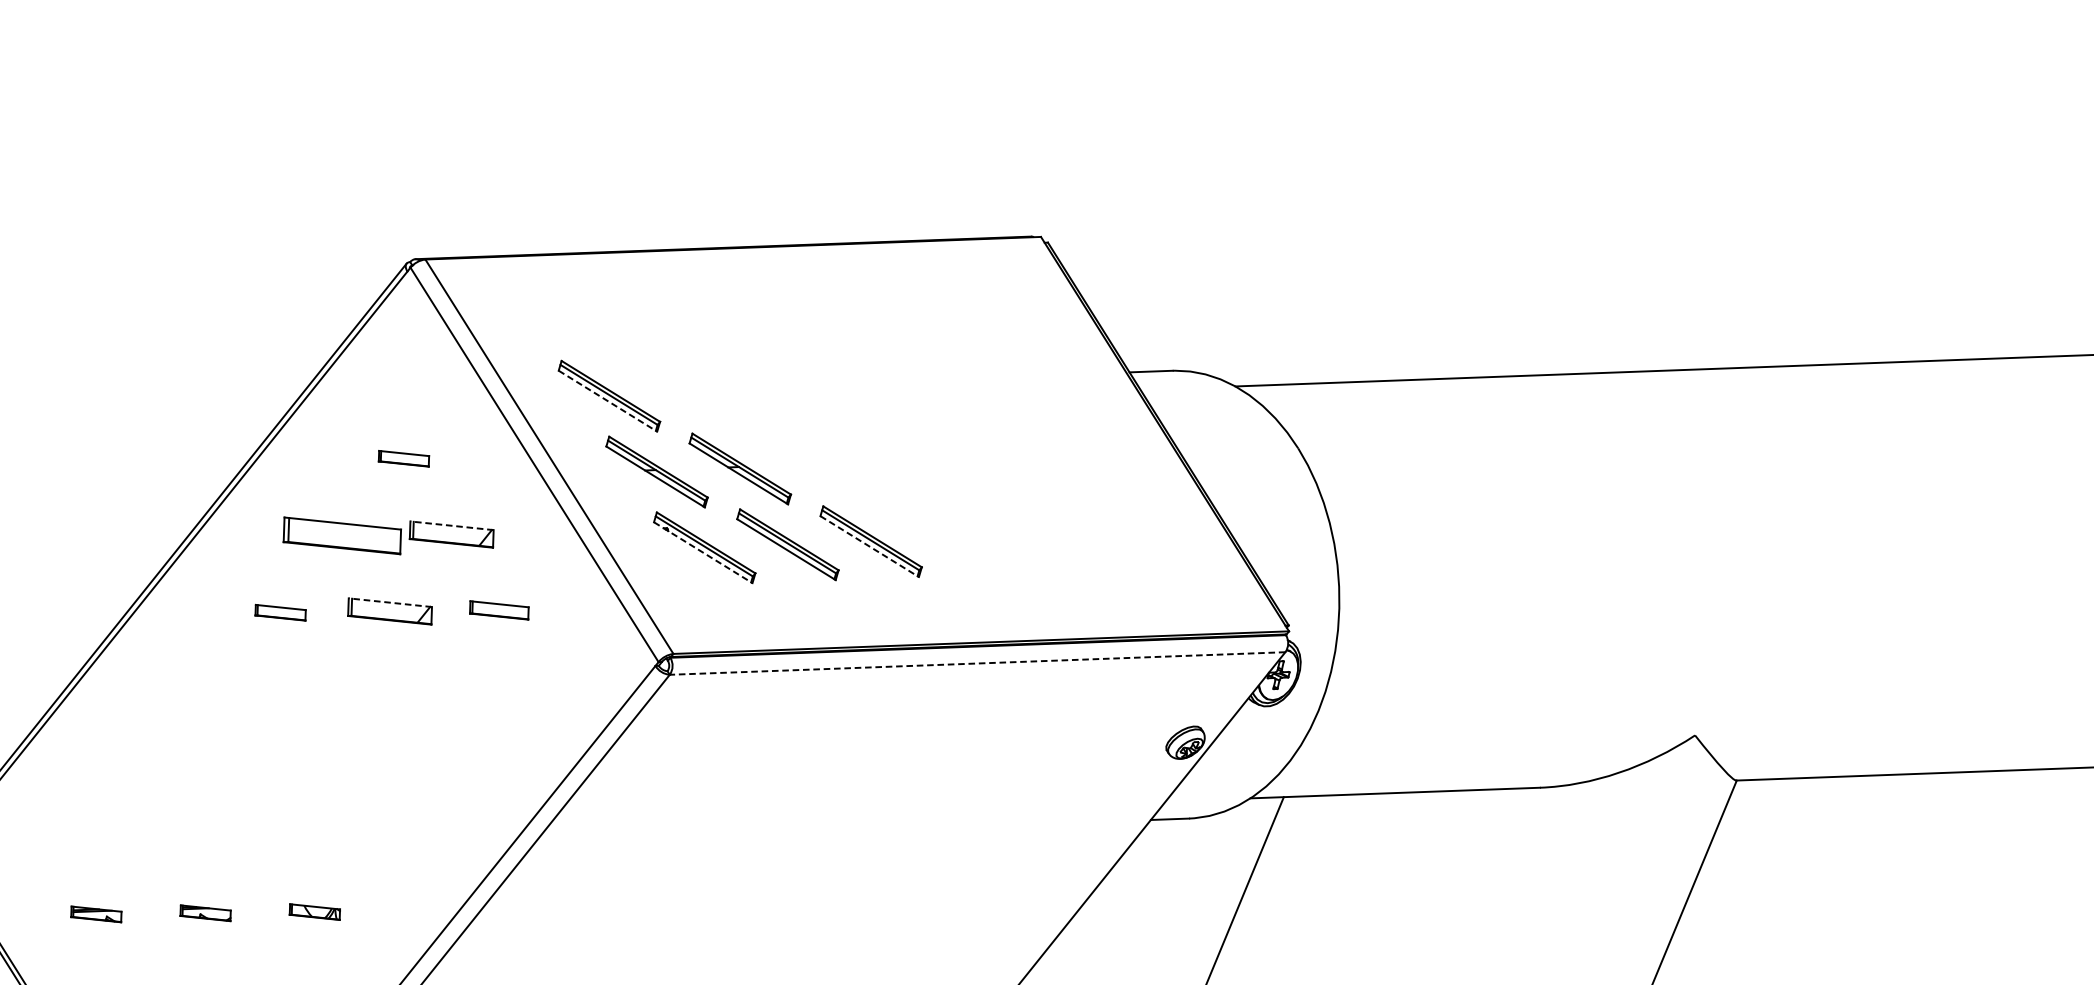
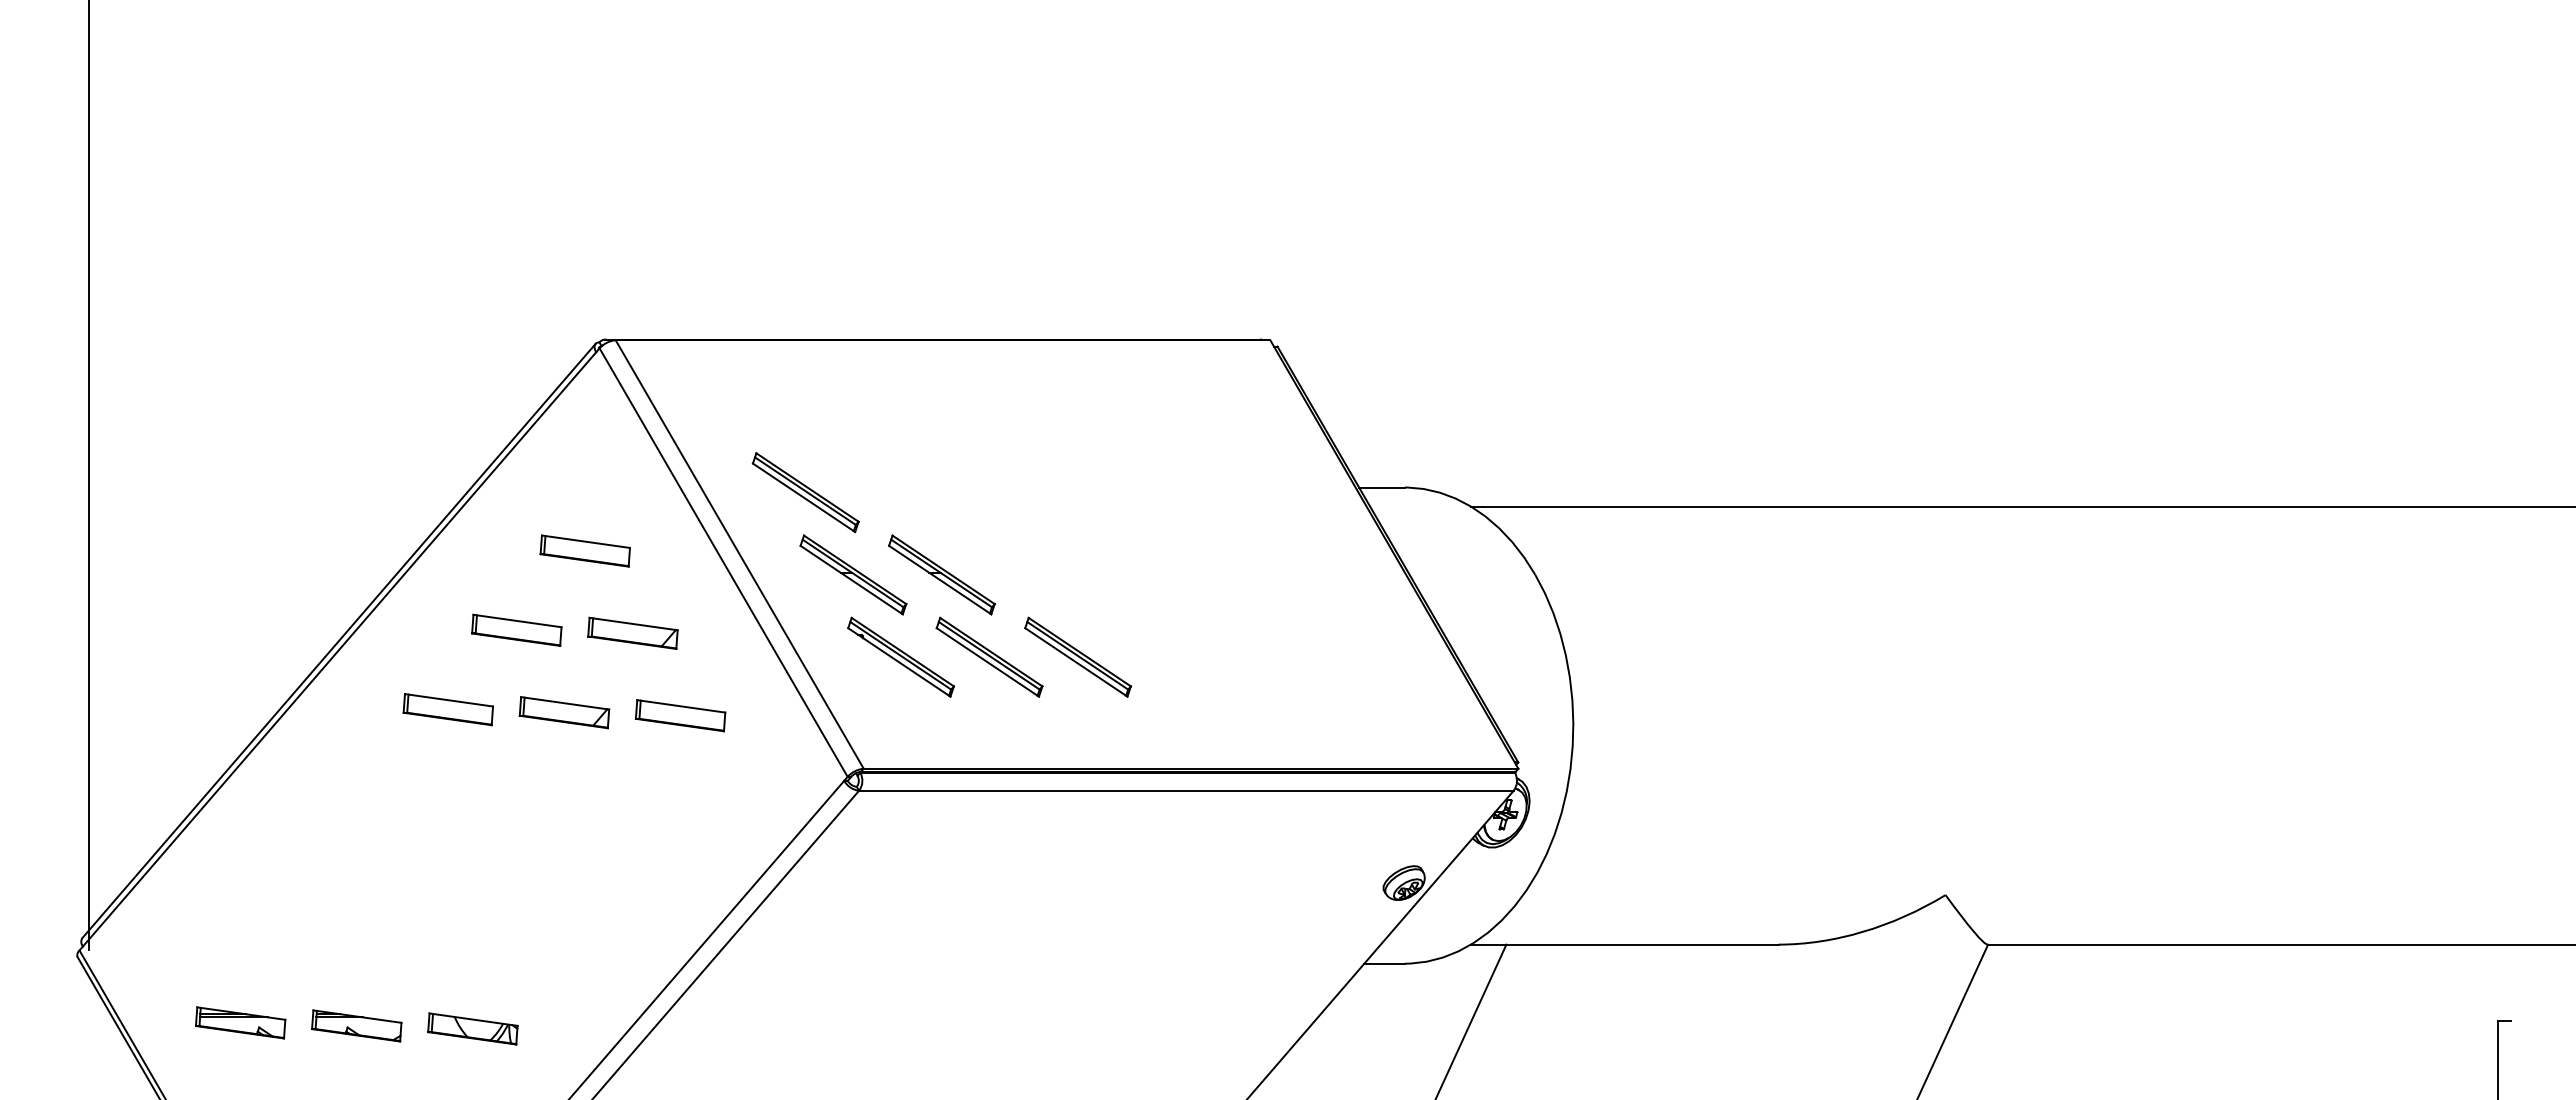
line: (608, 400) -> (804, 497), dashed -> solid
part: (403, 458) -> (584, 550), size x1.67
line: (451, 526) -> (633, 624), dashed -> solid
part: (342, 534) -> (516, 629), size x0.71
line: (869, 546) -> (1076, 662), dashed -> solid
line: (703, 552) -> (899, 662), dashed -> solid
line: (389, 602) -> (564, 703), dashed -> solid
part: (499, 610) -> (680, 715), size x1.43
part: (279, 612) -> (447, 709), size x1.67
line: (976, 663) -> (1185, 790), dashed -> solid
part: (314, 911) -> (472, 1028), size x1.67
part: (205, 912) -> (356, 1025), size x1.67
part: (96, 914) -> (240, 1022), size x1.67

